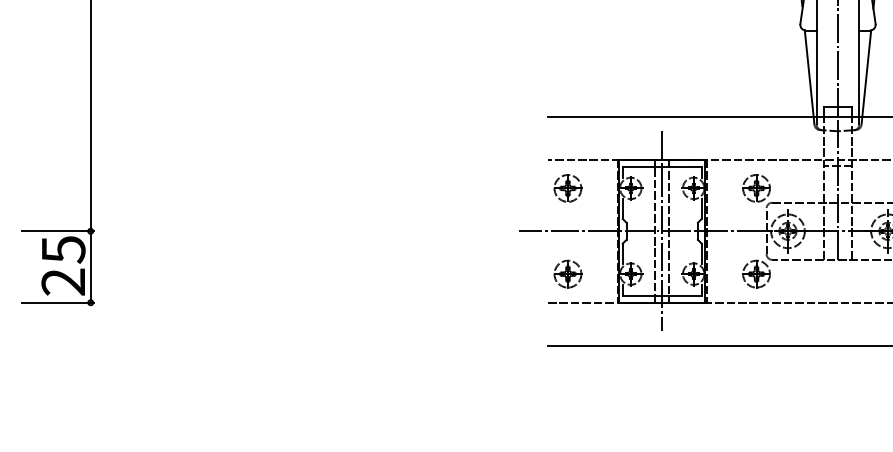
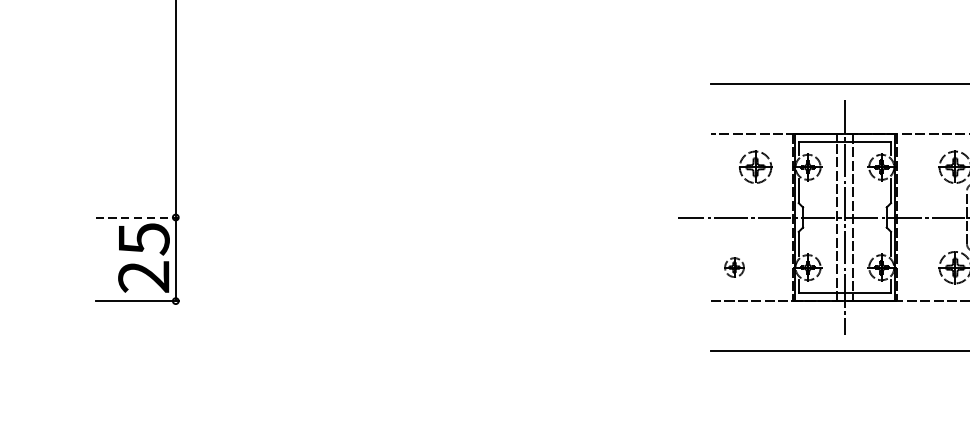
part: (567, 188) -> (755, 167), moved
line: (57, 231) -> (136, 217), solid -> dashed
part: (567, 273) -> (733, 266), size x0.6

